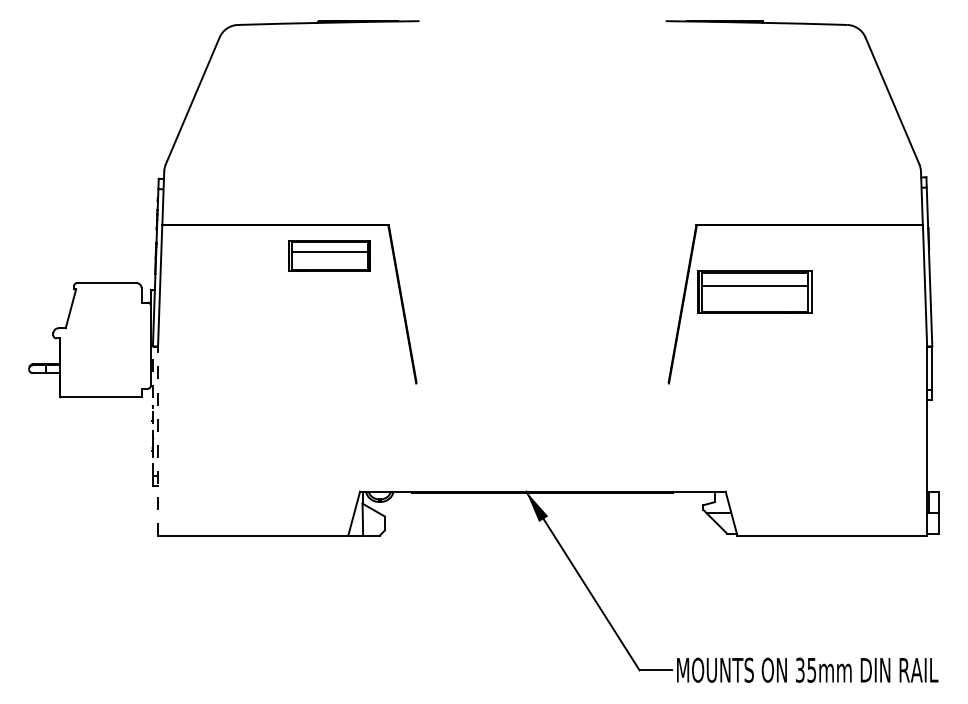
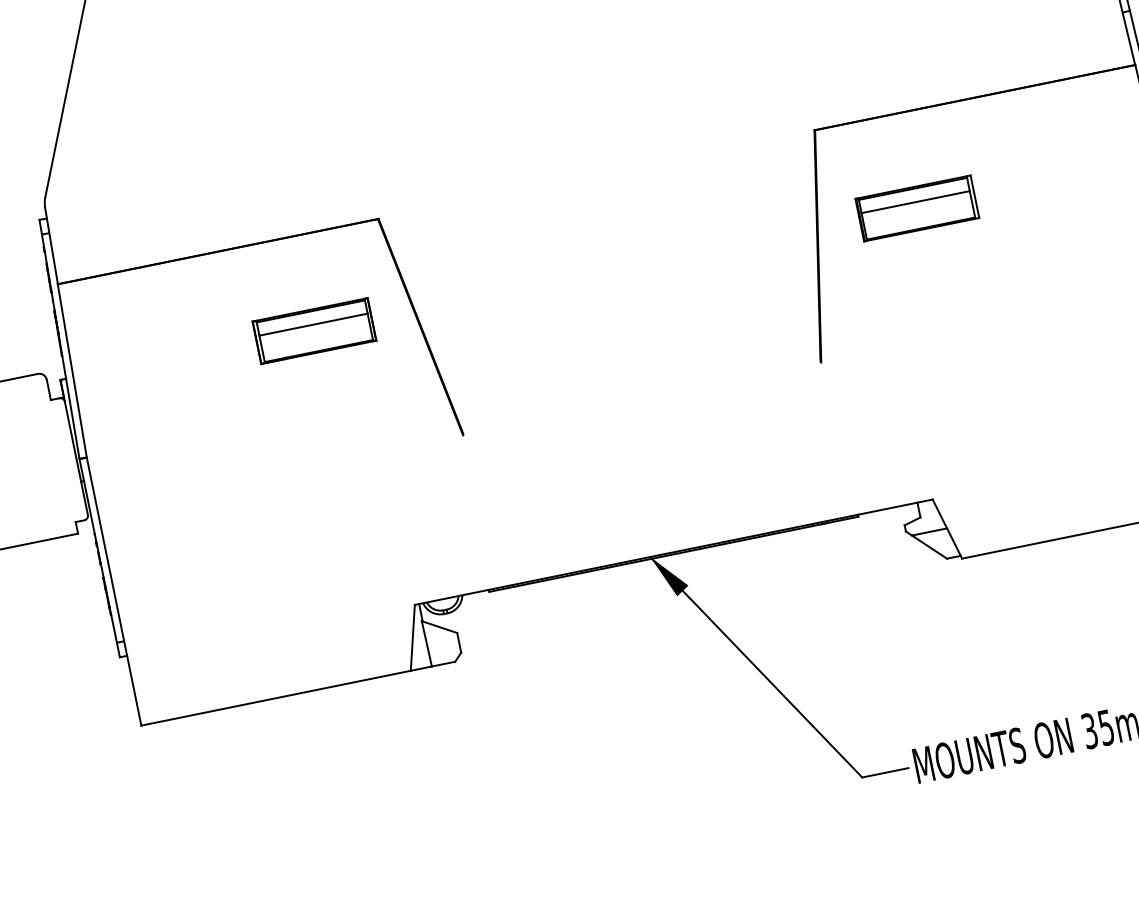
part: (329, 255) -> (313, 330), moved
part: (755, 291) -> (917, 207), size x0.71
line: (152, 411) -> (97, 551), dashed -> solid
line: (158, 441) -> (114, 591), dashed -> solid

